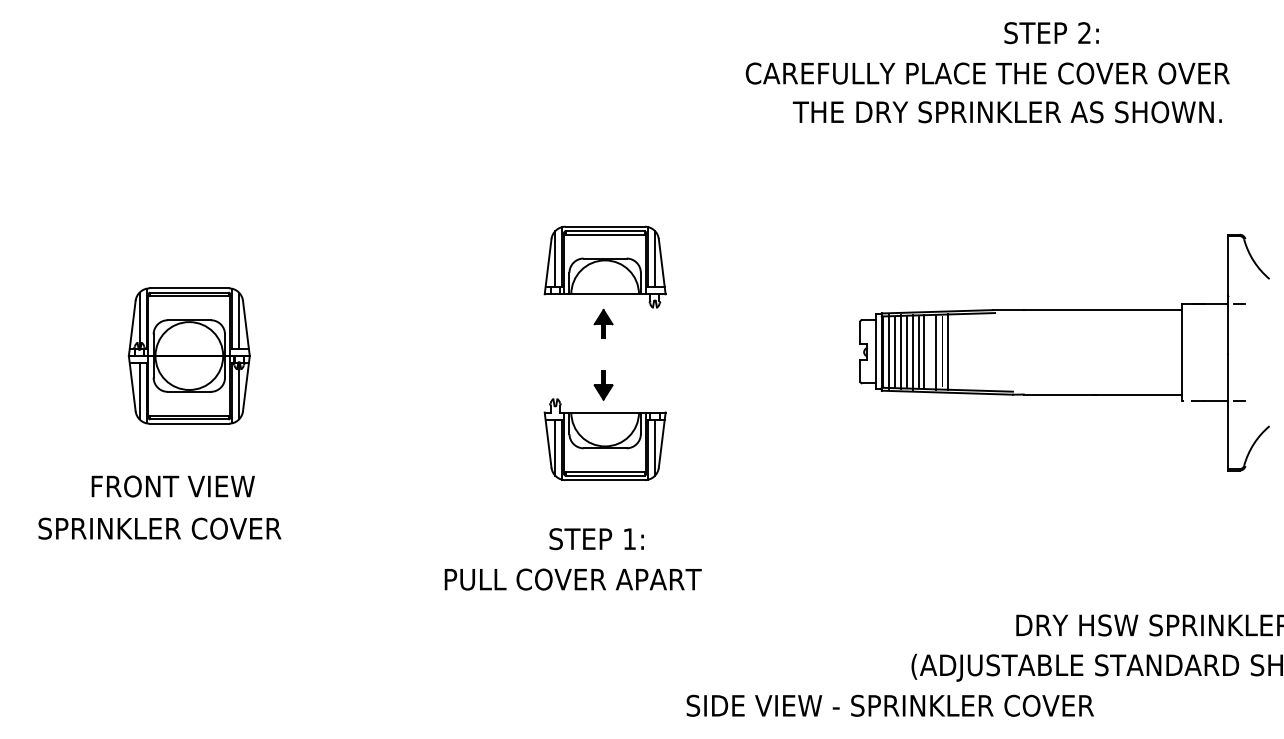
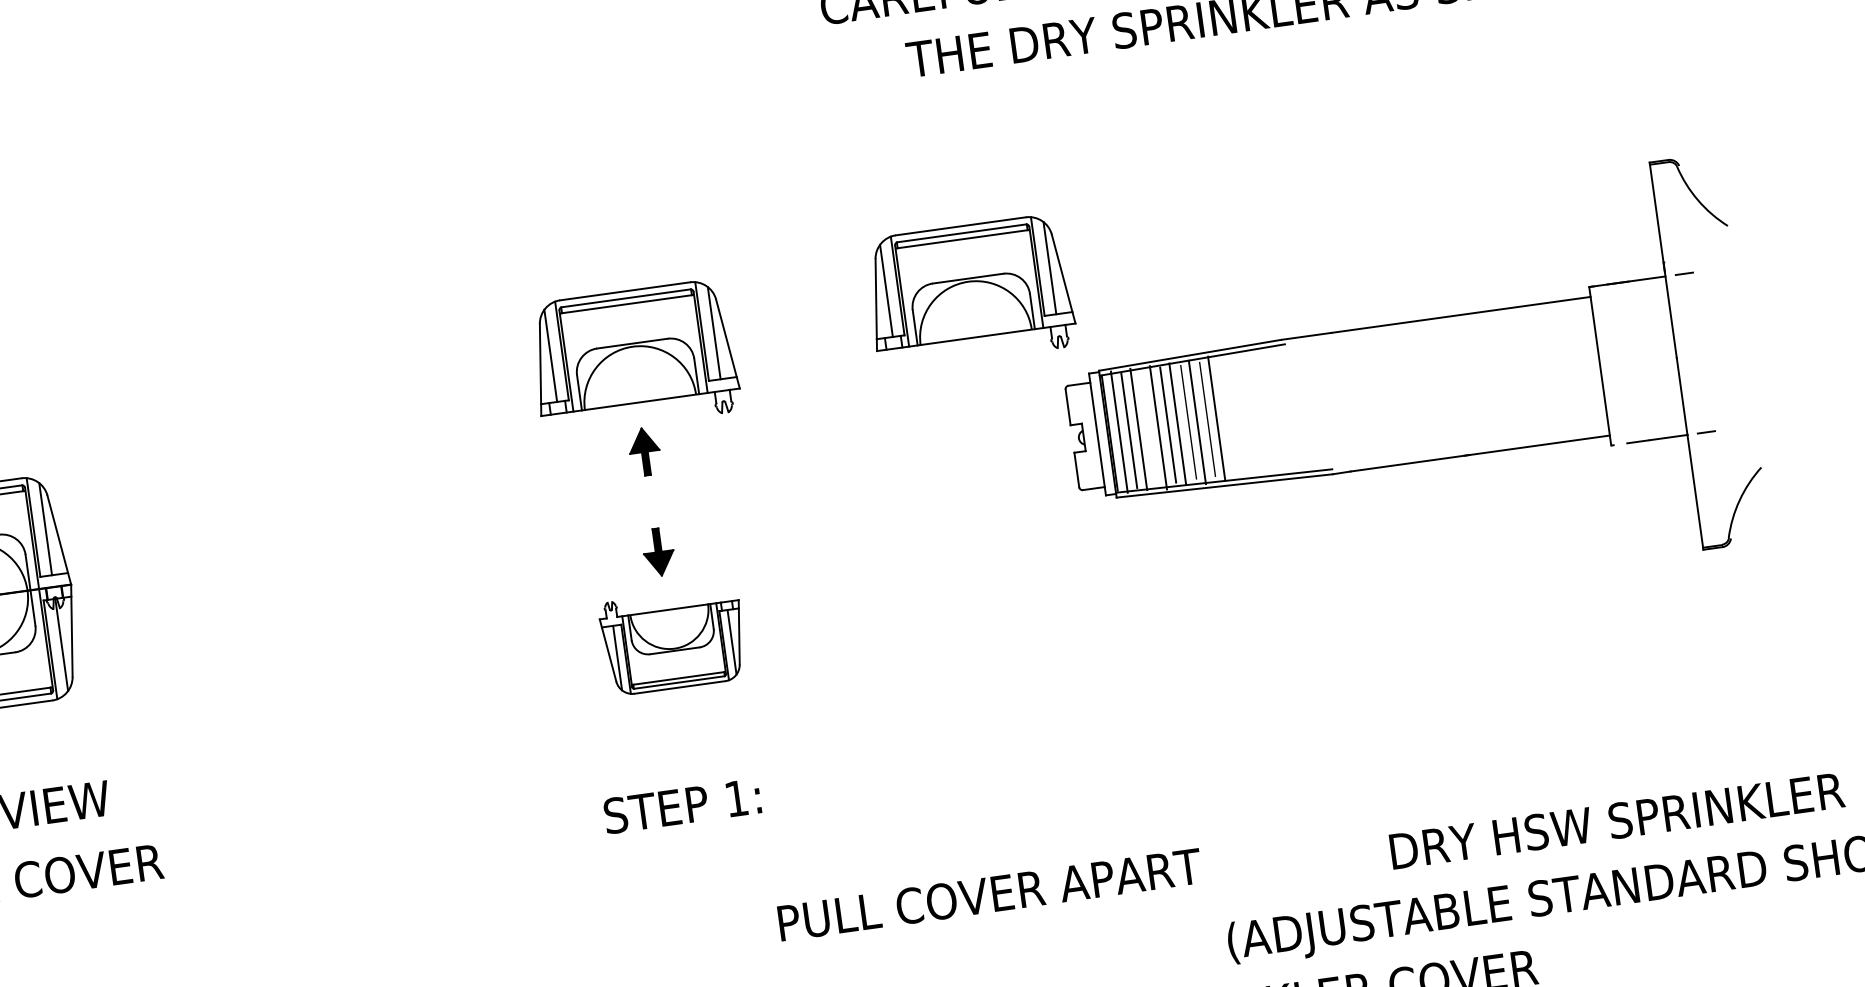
part: (810, 255) -> (968, 291), added
line: (907, 351) -> (1149, 427), removed
part: (604, 439) -> (672, 640), size x0.7
text: (572, 579) -> (988, 894), moved

